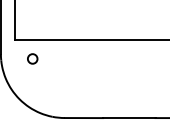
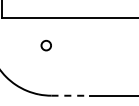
circle: (32, 58) -> (46, 45), moved
line: (84, 118) -> (71, 96), solid -> dashed

